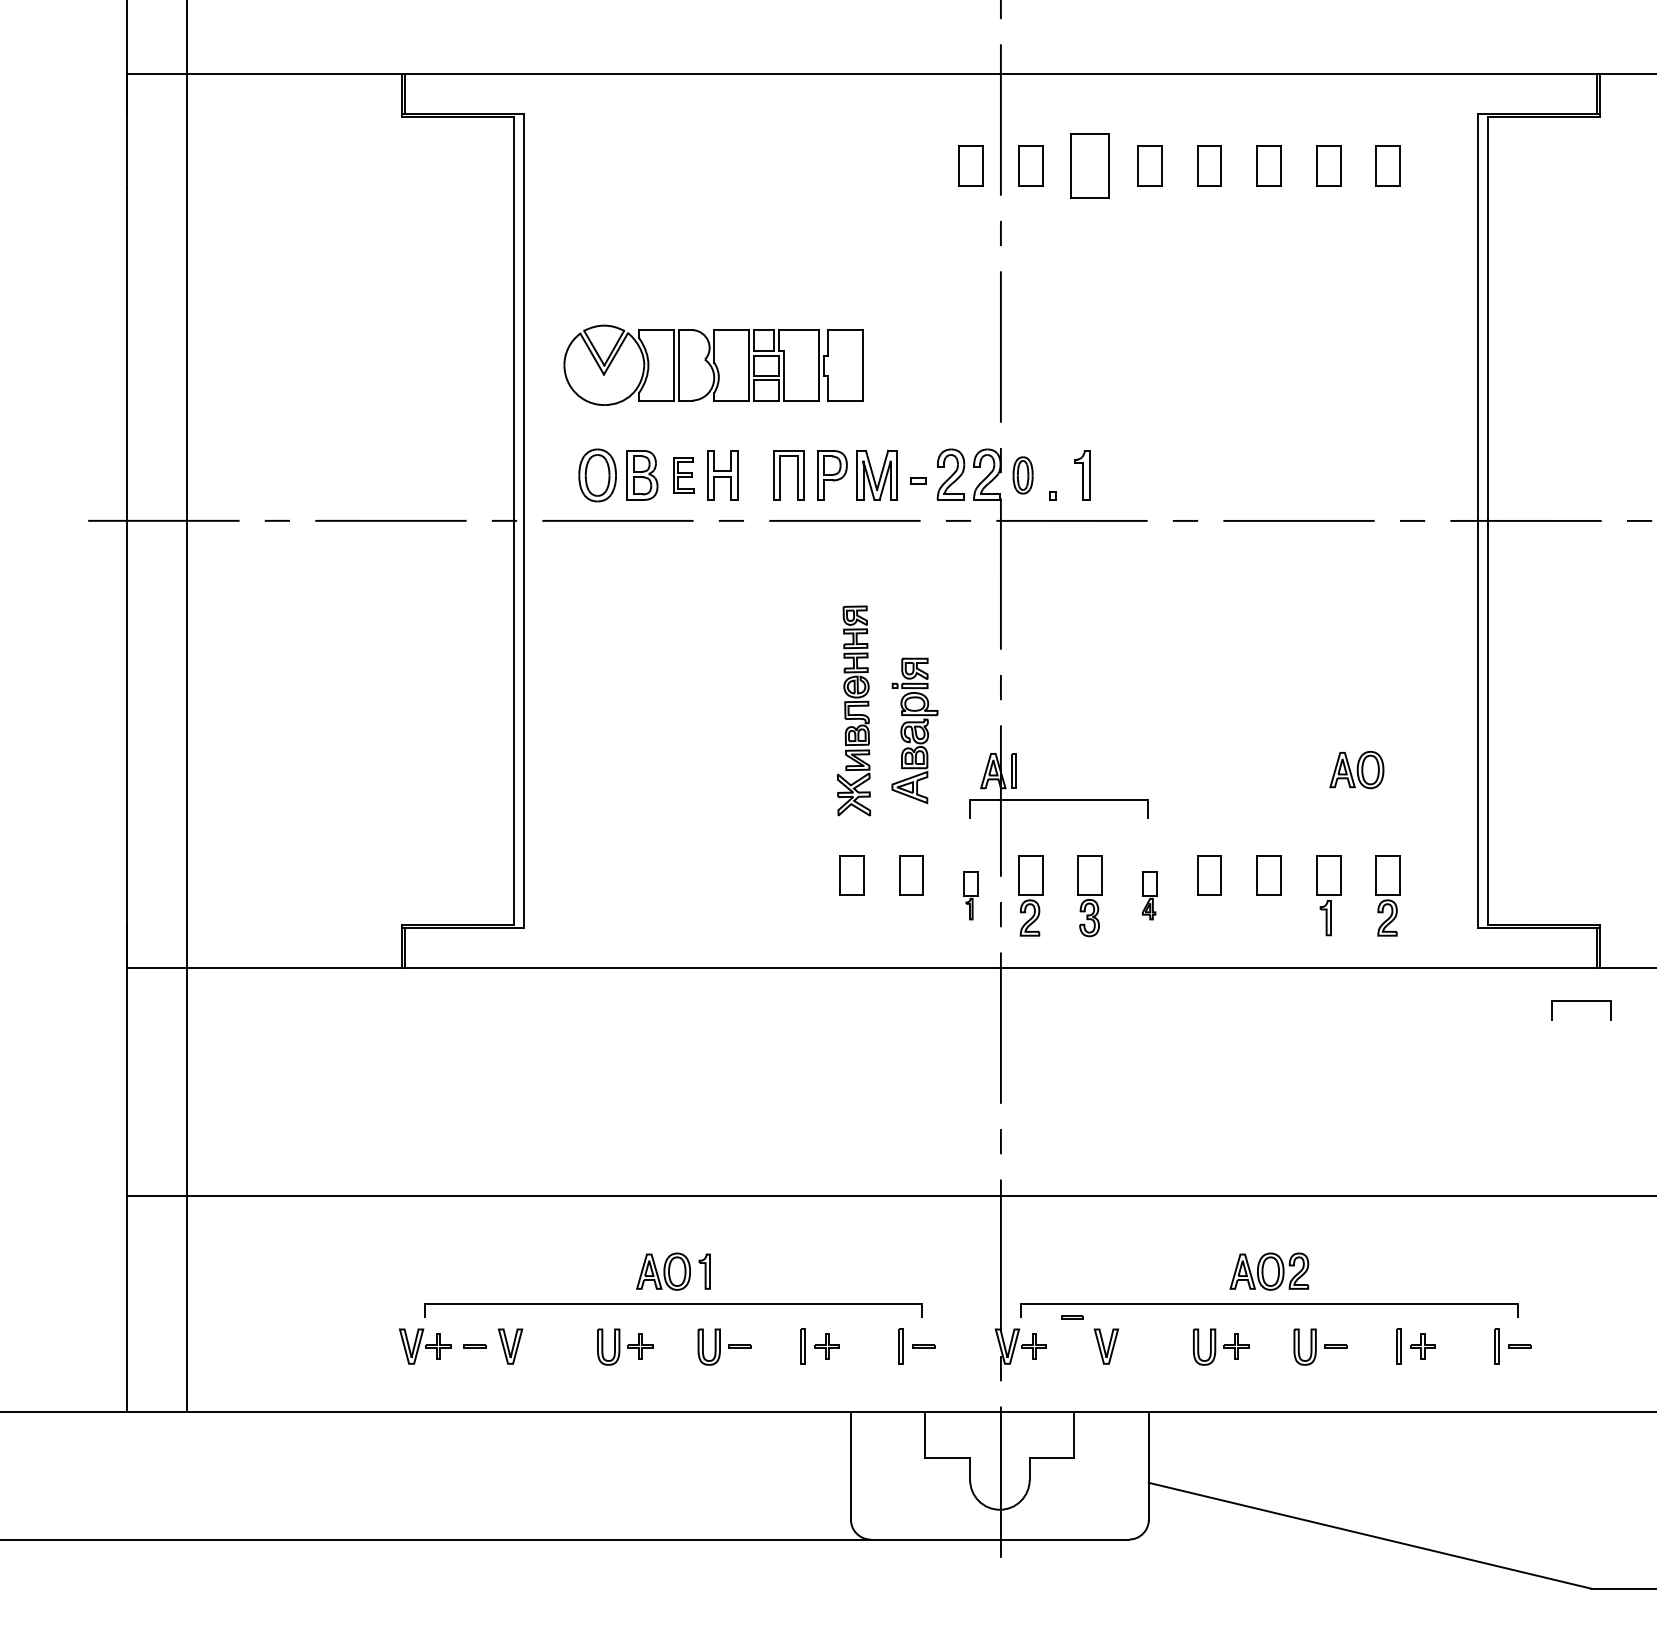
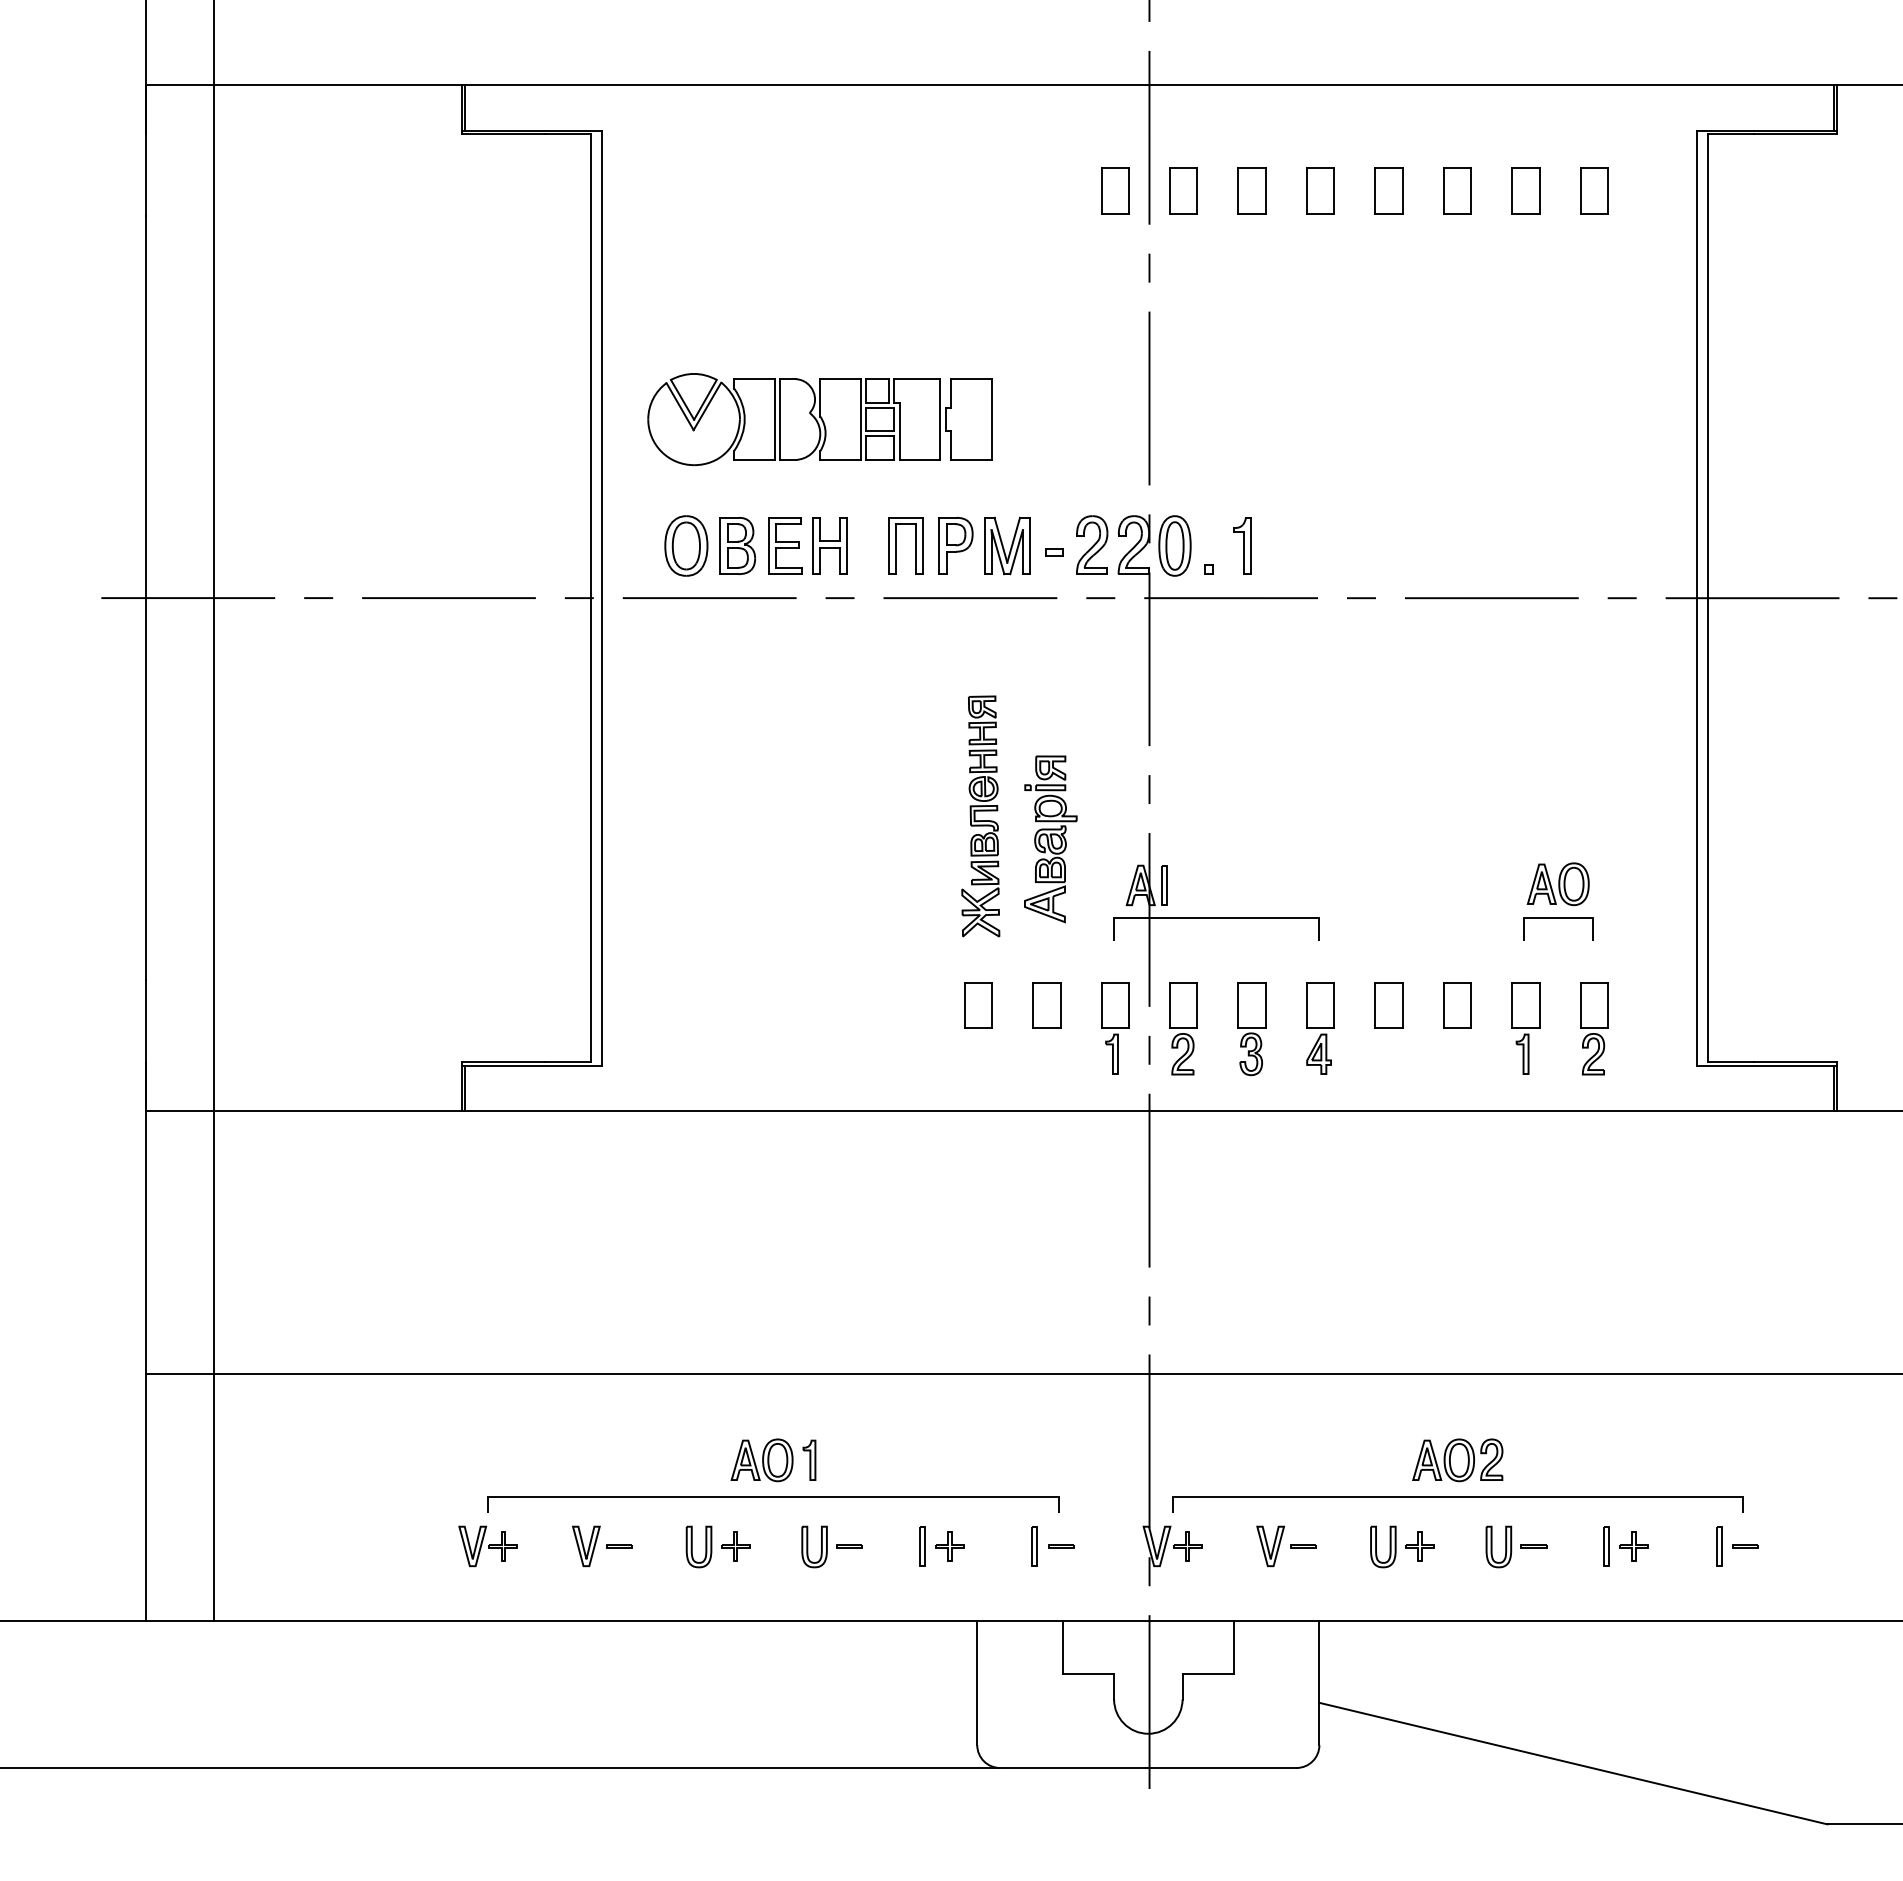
part: (1089, 165) -> (1251, 190), size x0.62
part: (683, 475) -> (785, 545), size x1.43
part: (1022, 475) -> (1174, 545), size x1.43
part: (971, 895) -> (1115, 1028), size x1.67
part: (1149, 895) -> (1320, 1028), size x1.67
curve: (1581, 1000) -> (1558, 918), moved
line: (1072, 1317) -> (1303, 1545), moved
line: (474, 1345) -> (619, 1545), moved

